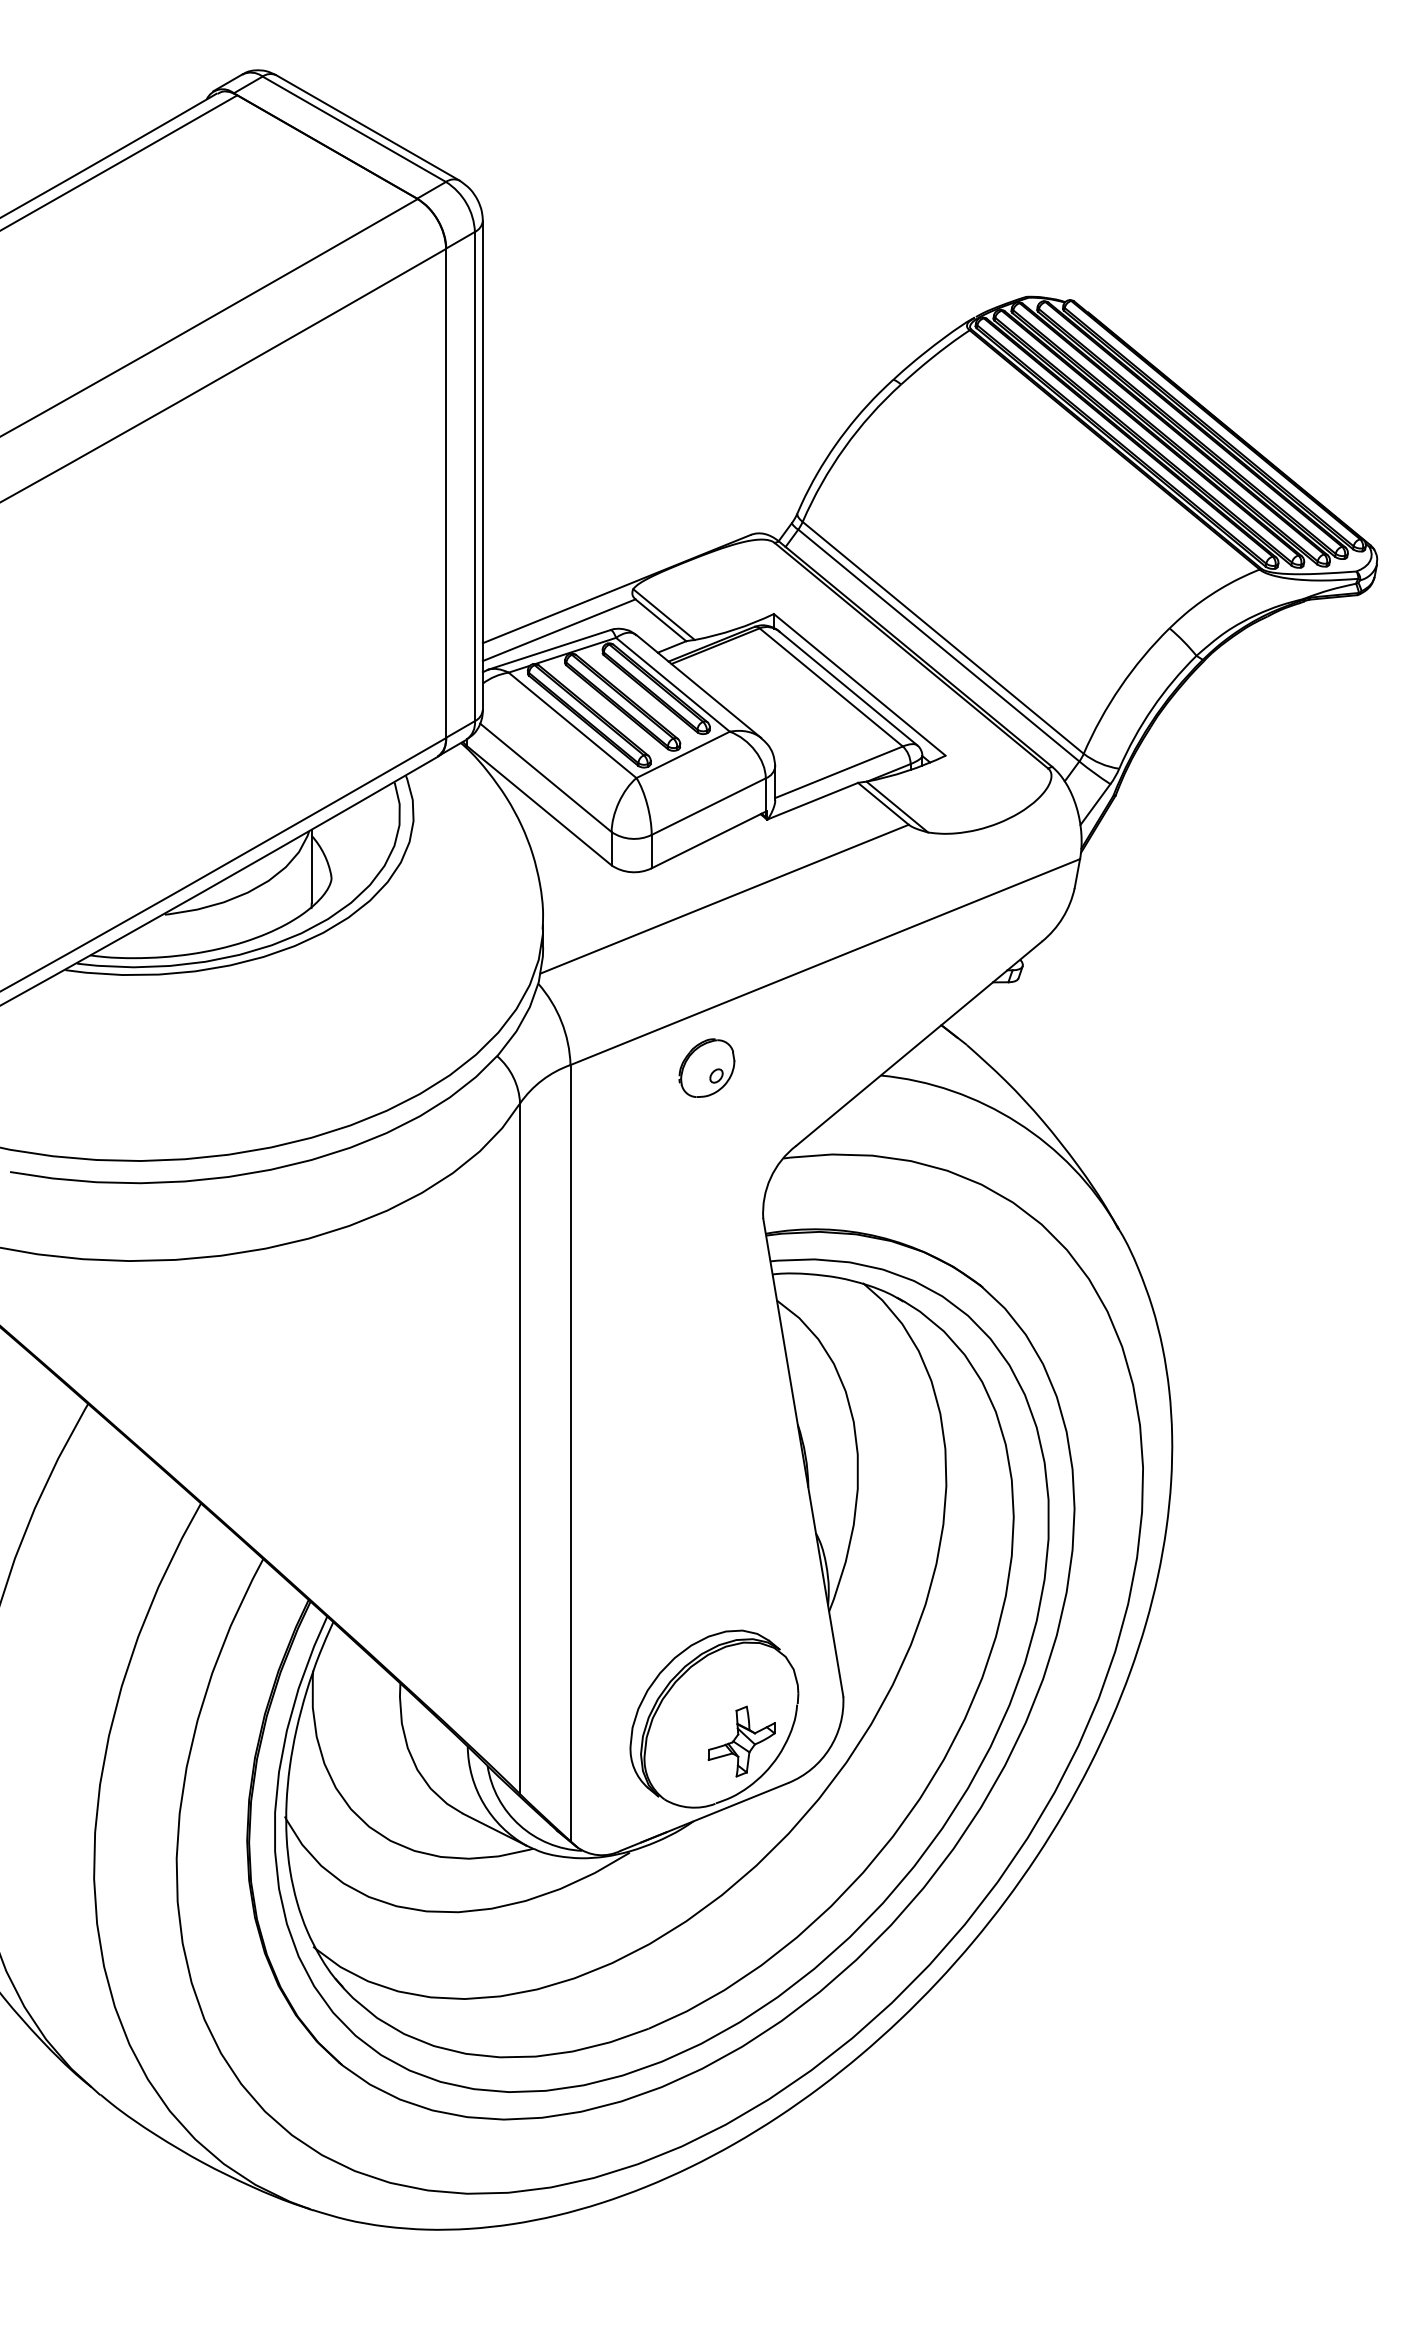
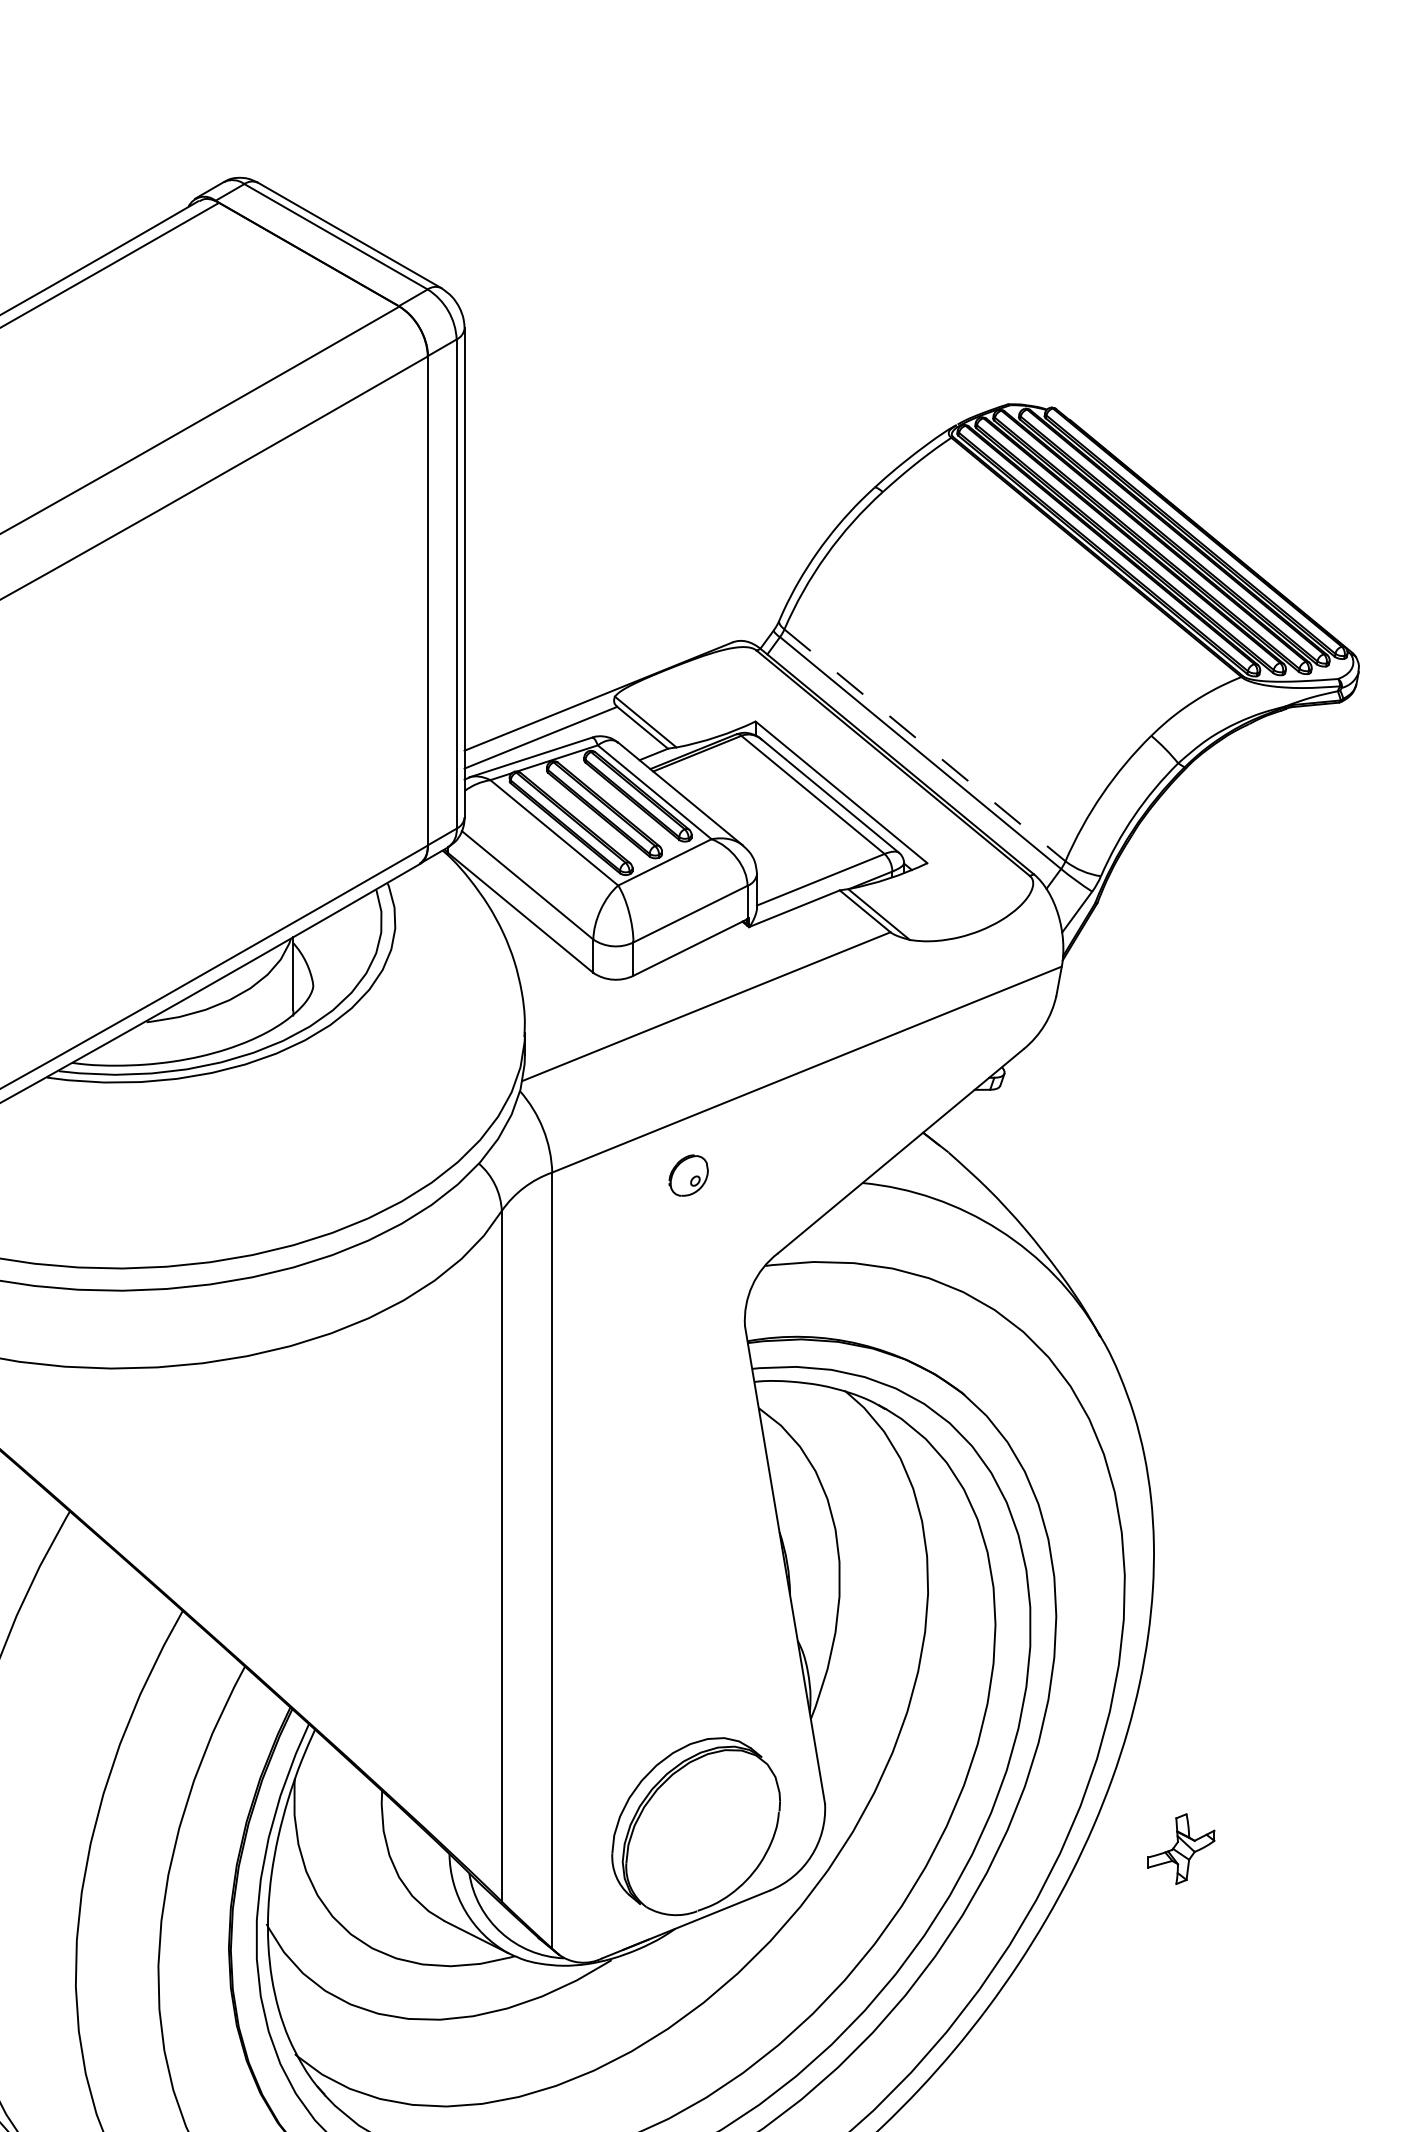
line: (943, 638) -> (925, 746), solid -> dashed
part: (706, 1067) -> (688, 1175), size x0.7
part: (741, 1741) -> (1181, 1849), moved

